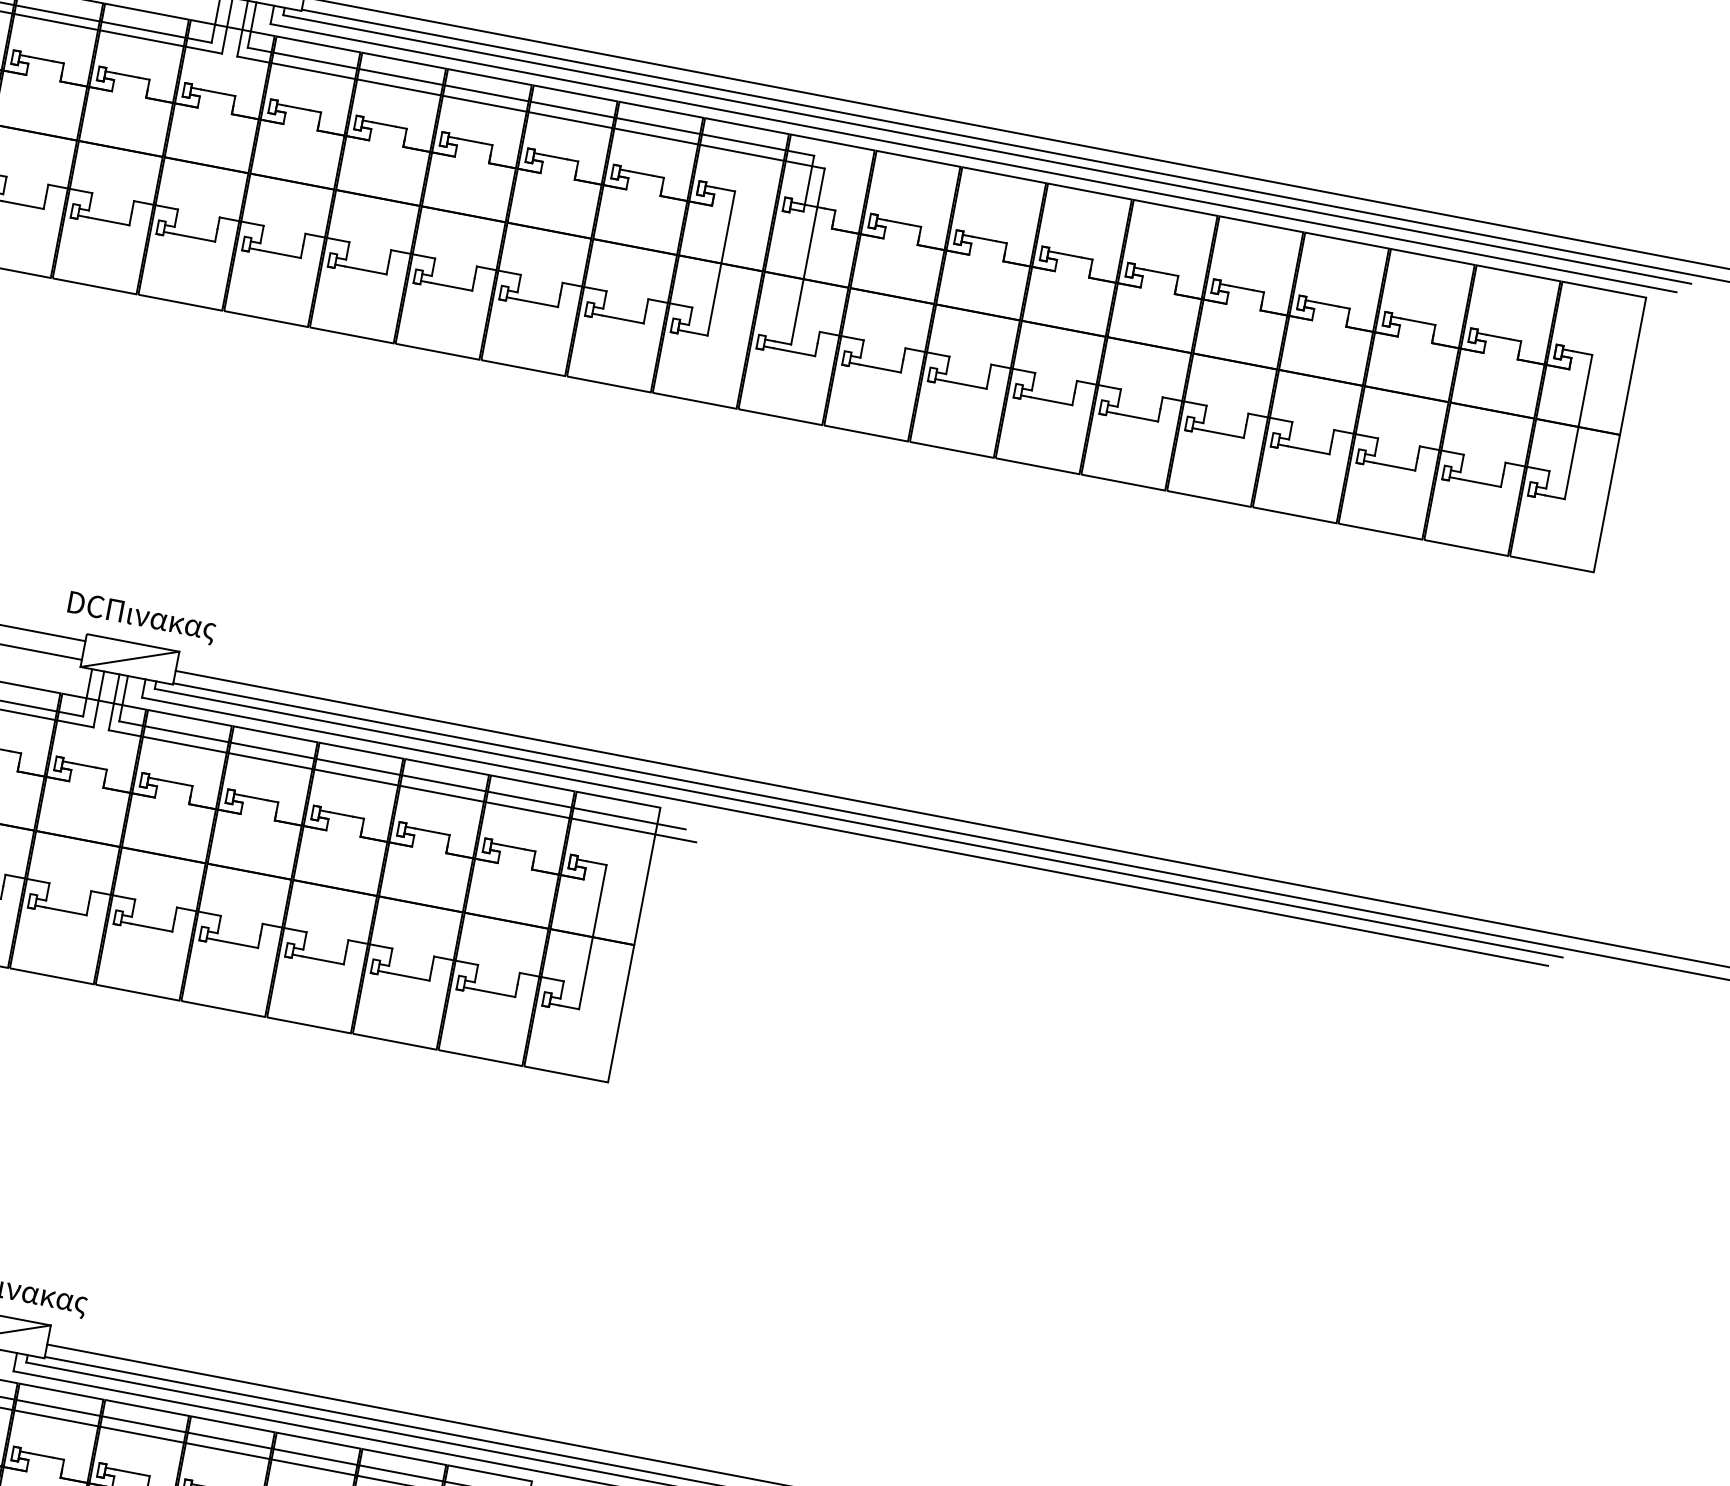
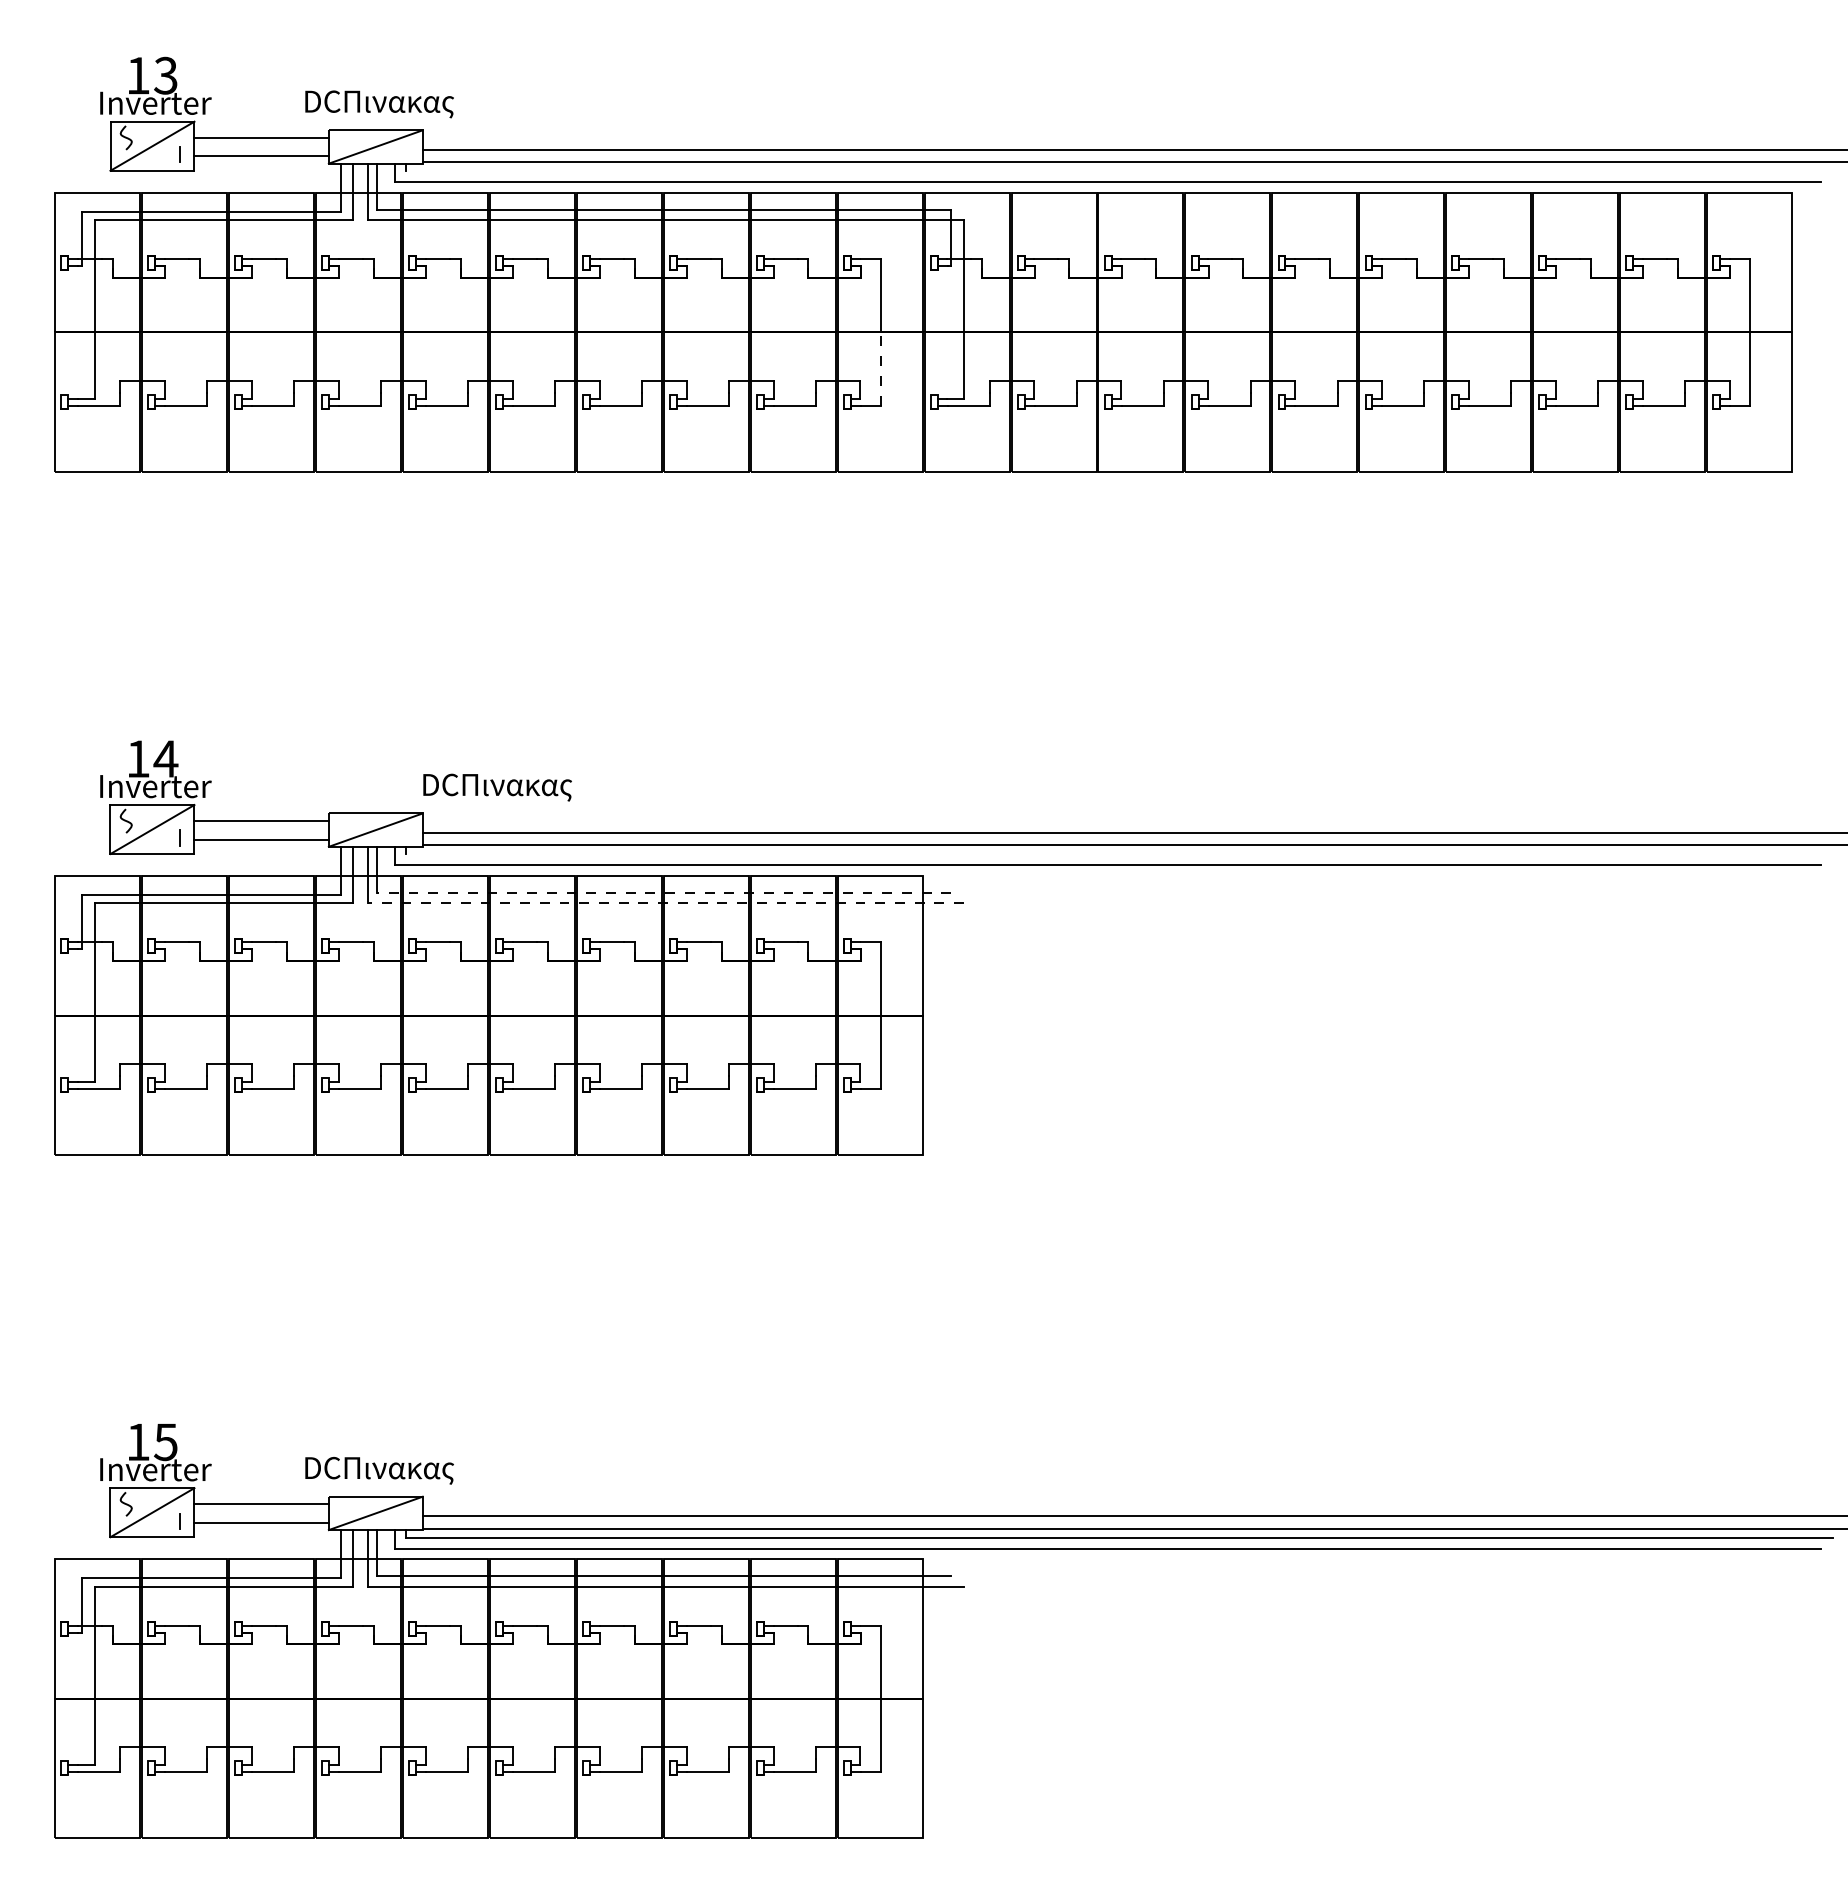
line: (987, 149) -> (1119, 171), removed
line: (714, 299) -> (880, 368), solid -> dashed
text: (141, 618) -> (497, 787), moved
line: (401, 774) -> (663, 892), solid -> dashed
line: (402, 786) -> (666, 903), solid -> dashed
line: (858, 823) -> (1119, 854), removed

